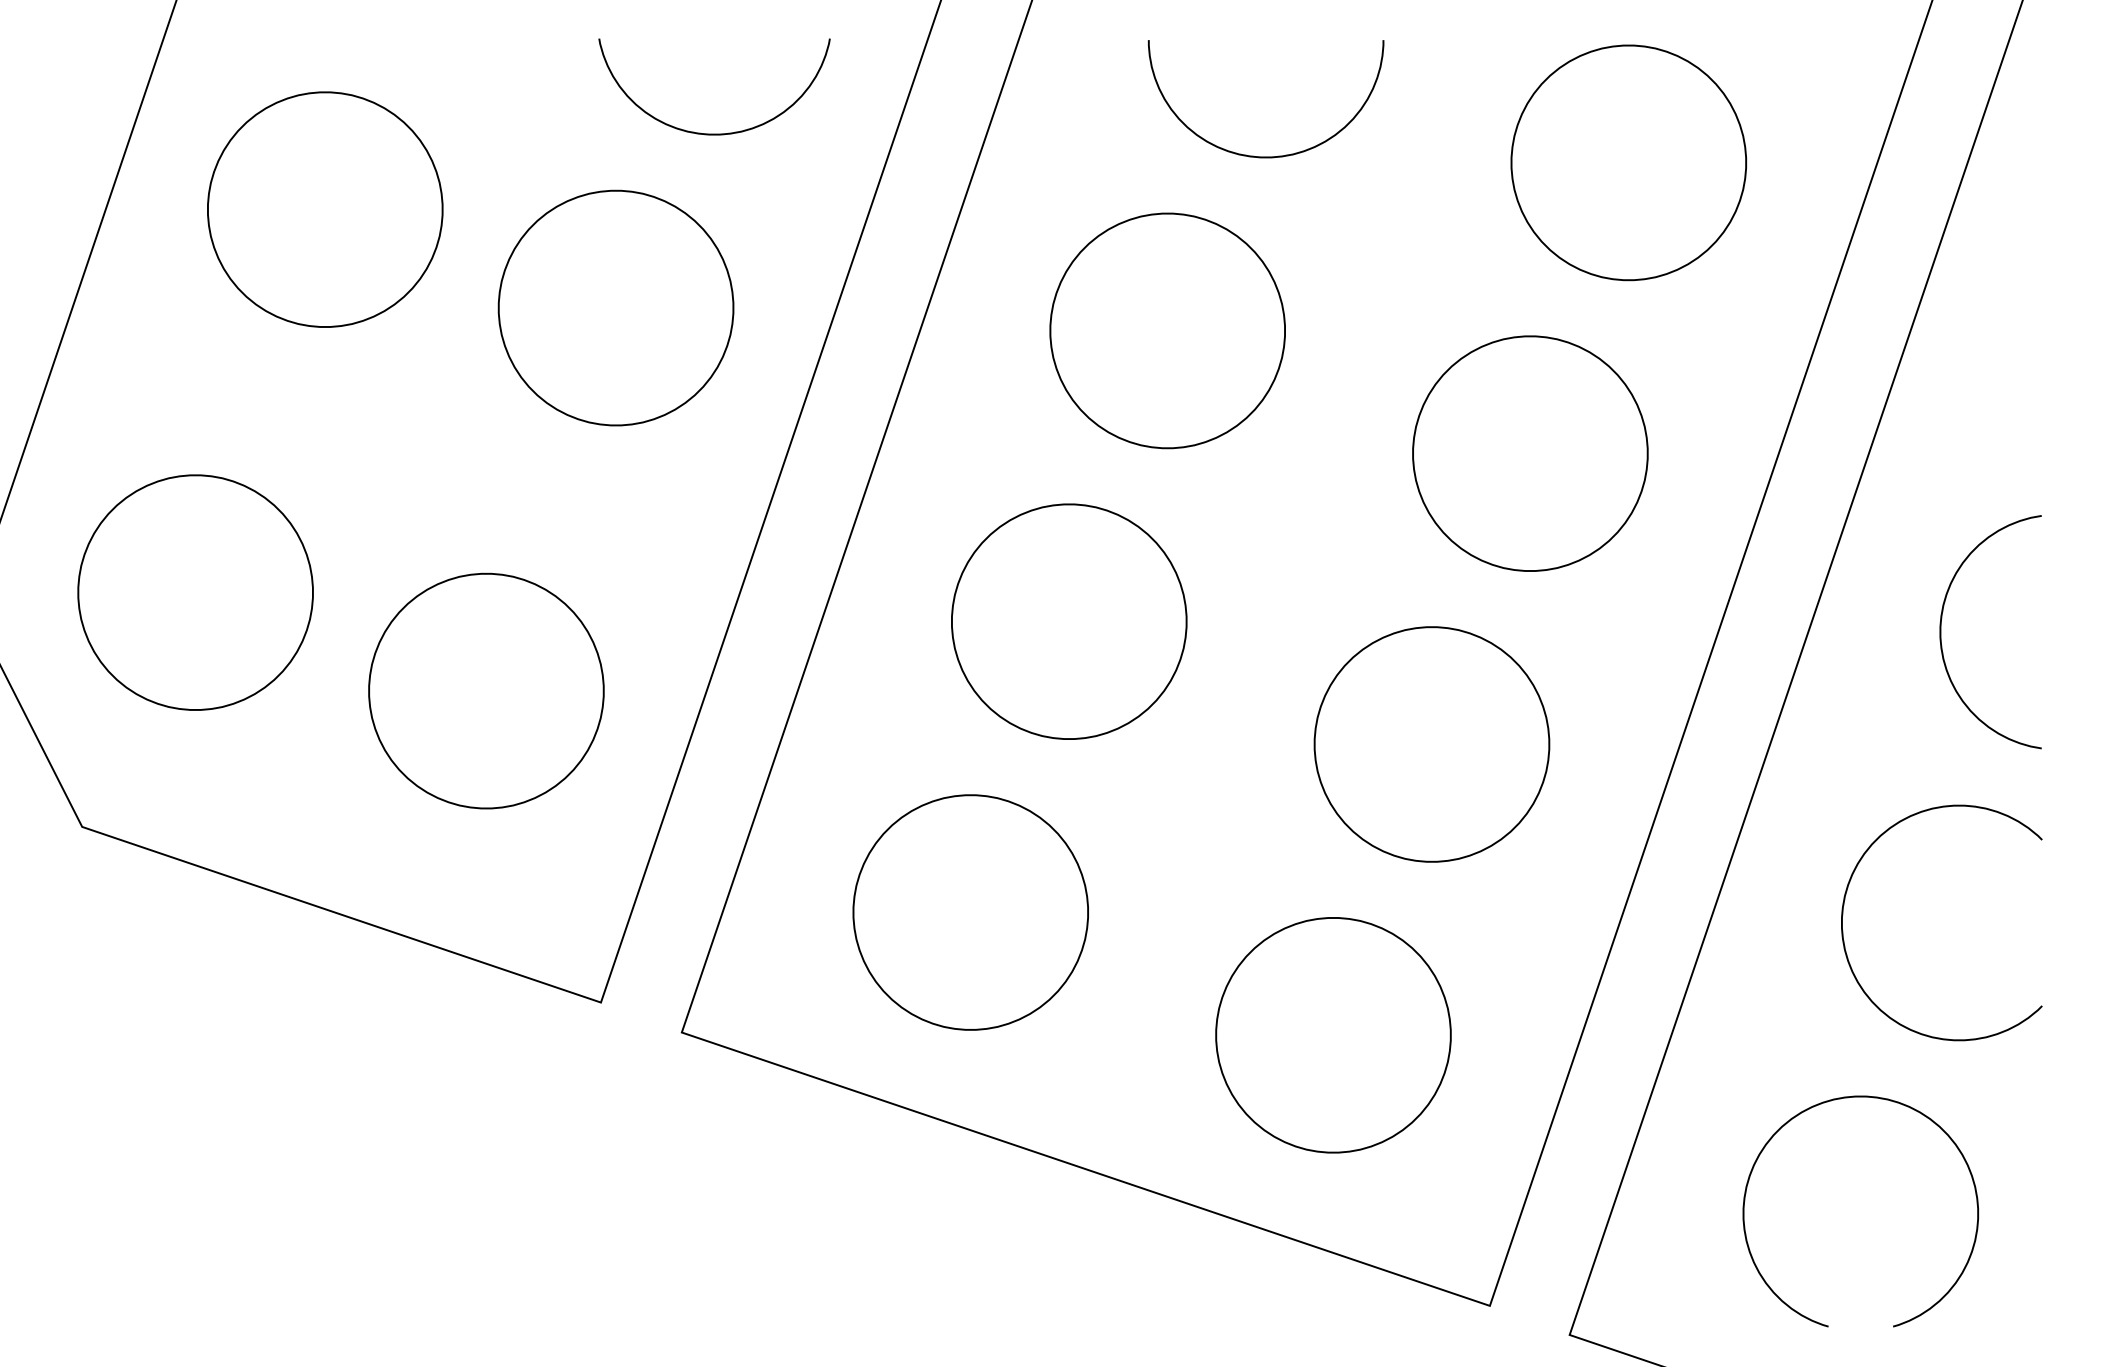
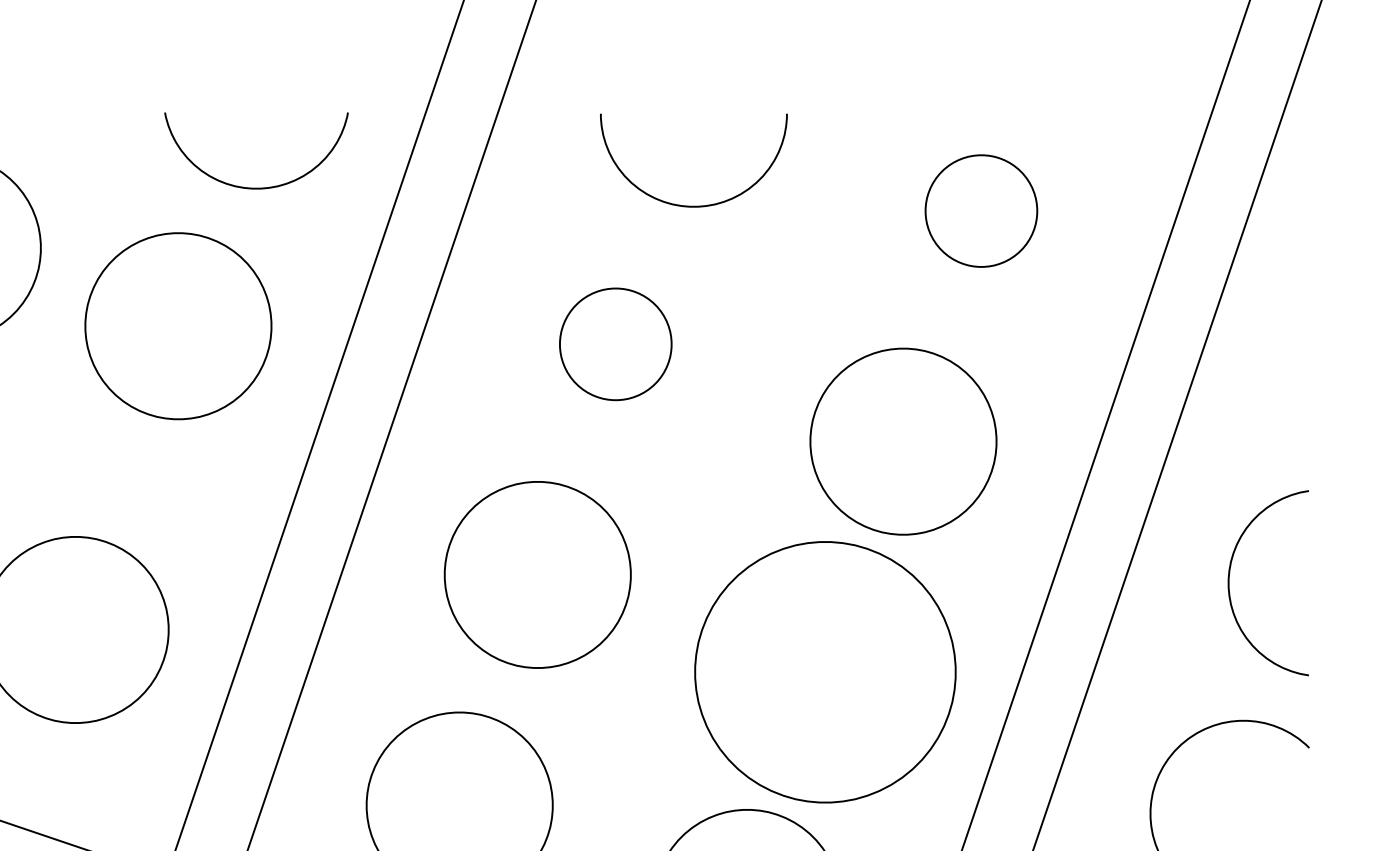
part: (1628, 162) -> (981, 210), size x0.6
part: (1167, 330) -> (615, 344), size x0.6
part: (1431, 744) -> (825, 672), size x1.4

